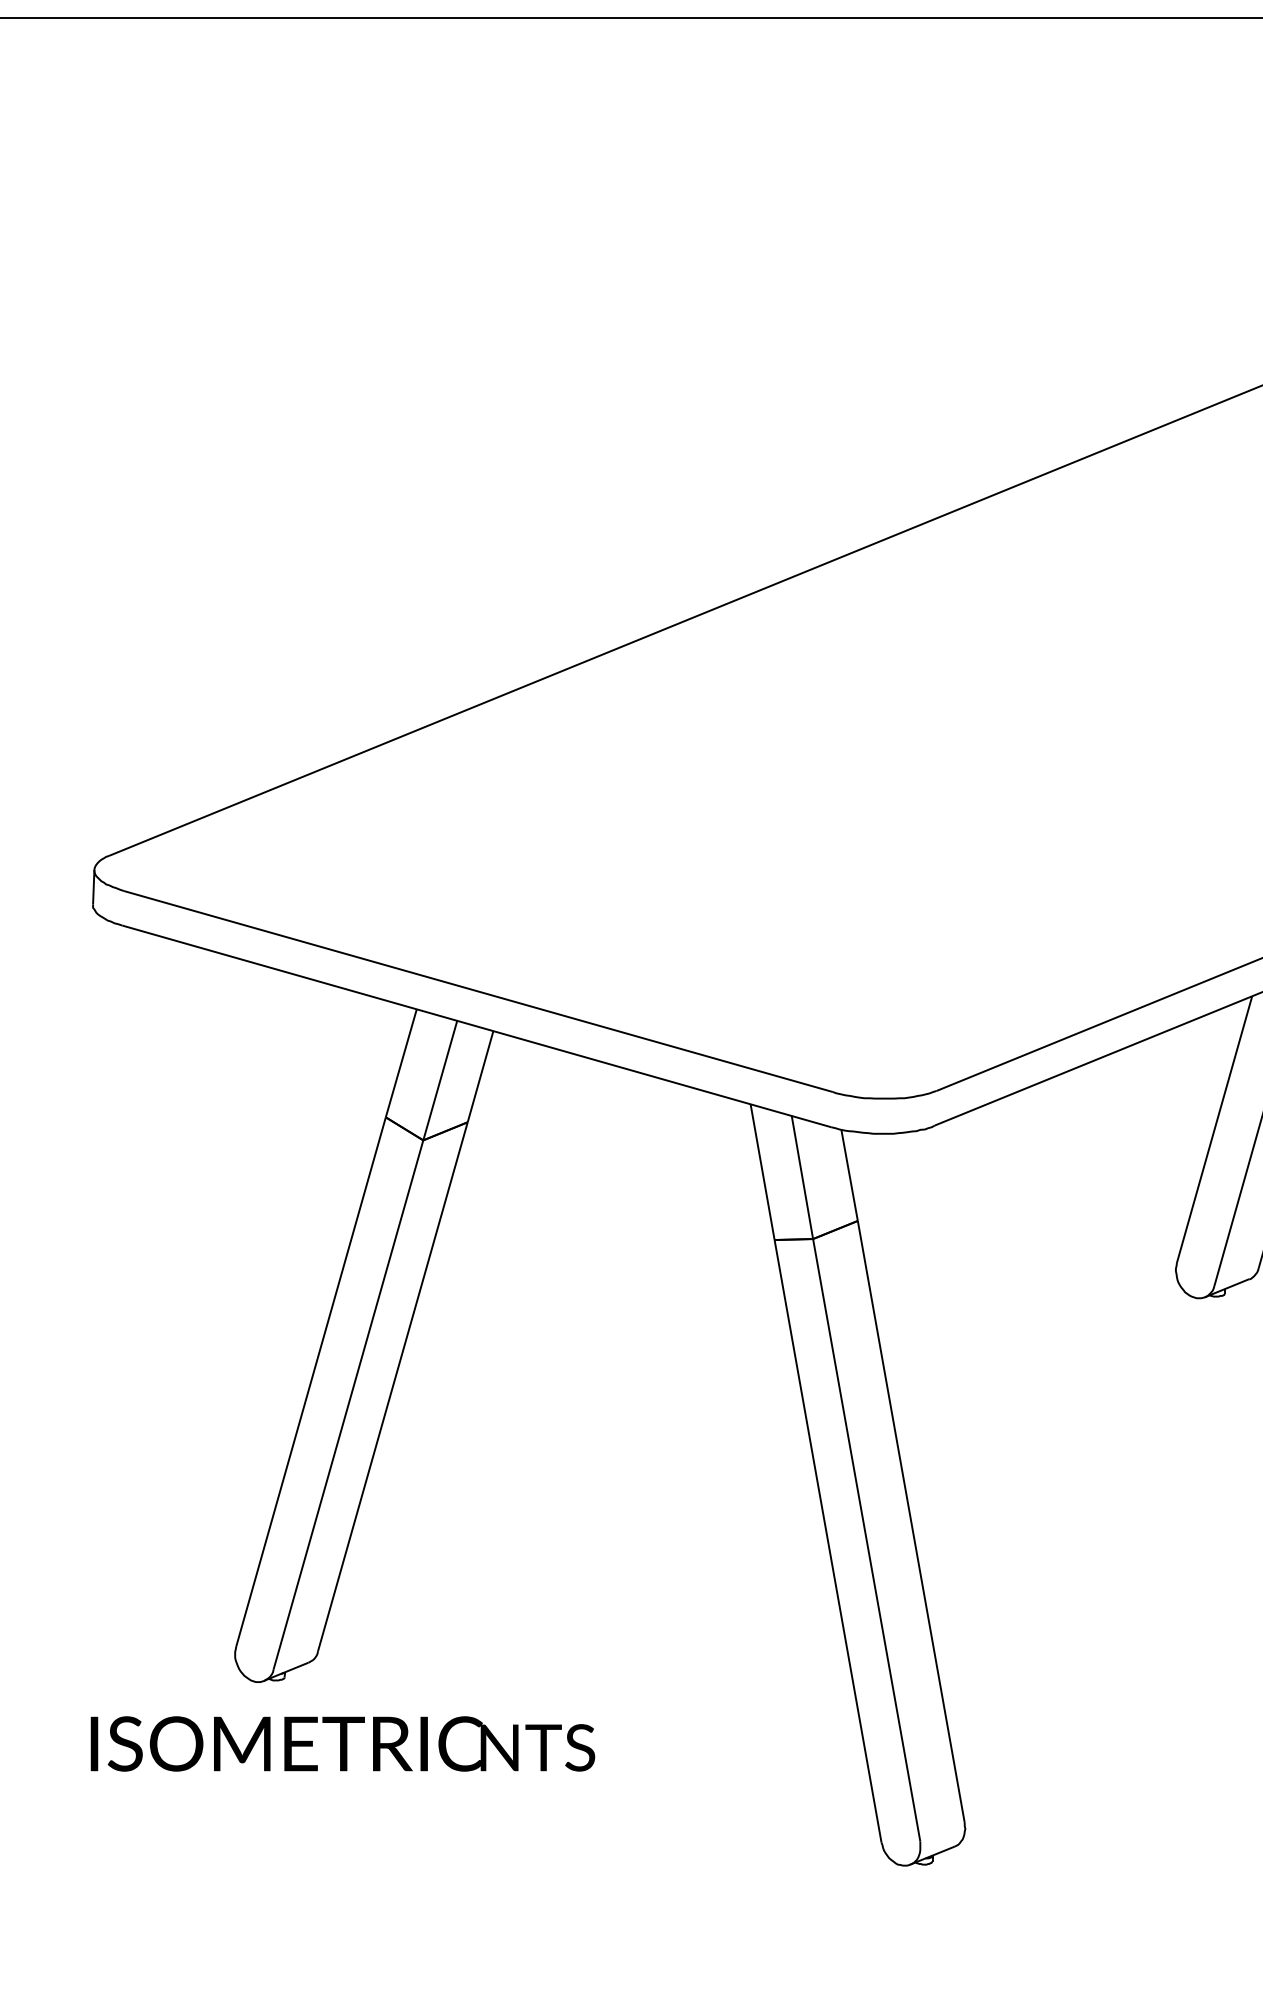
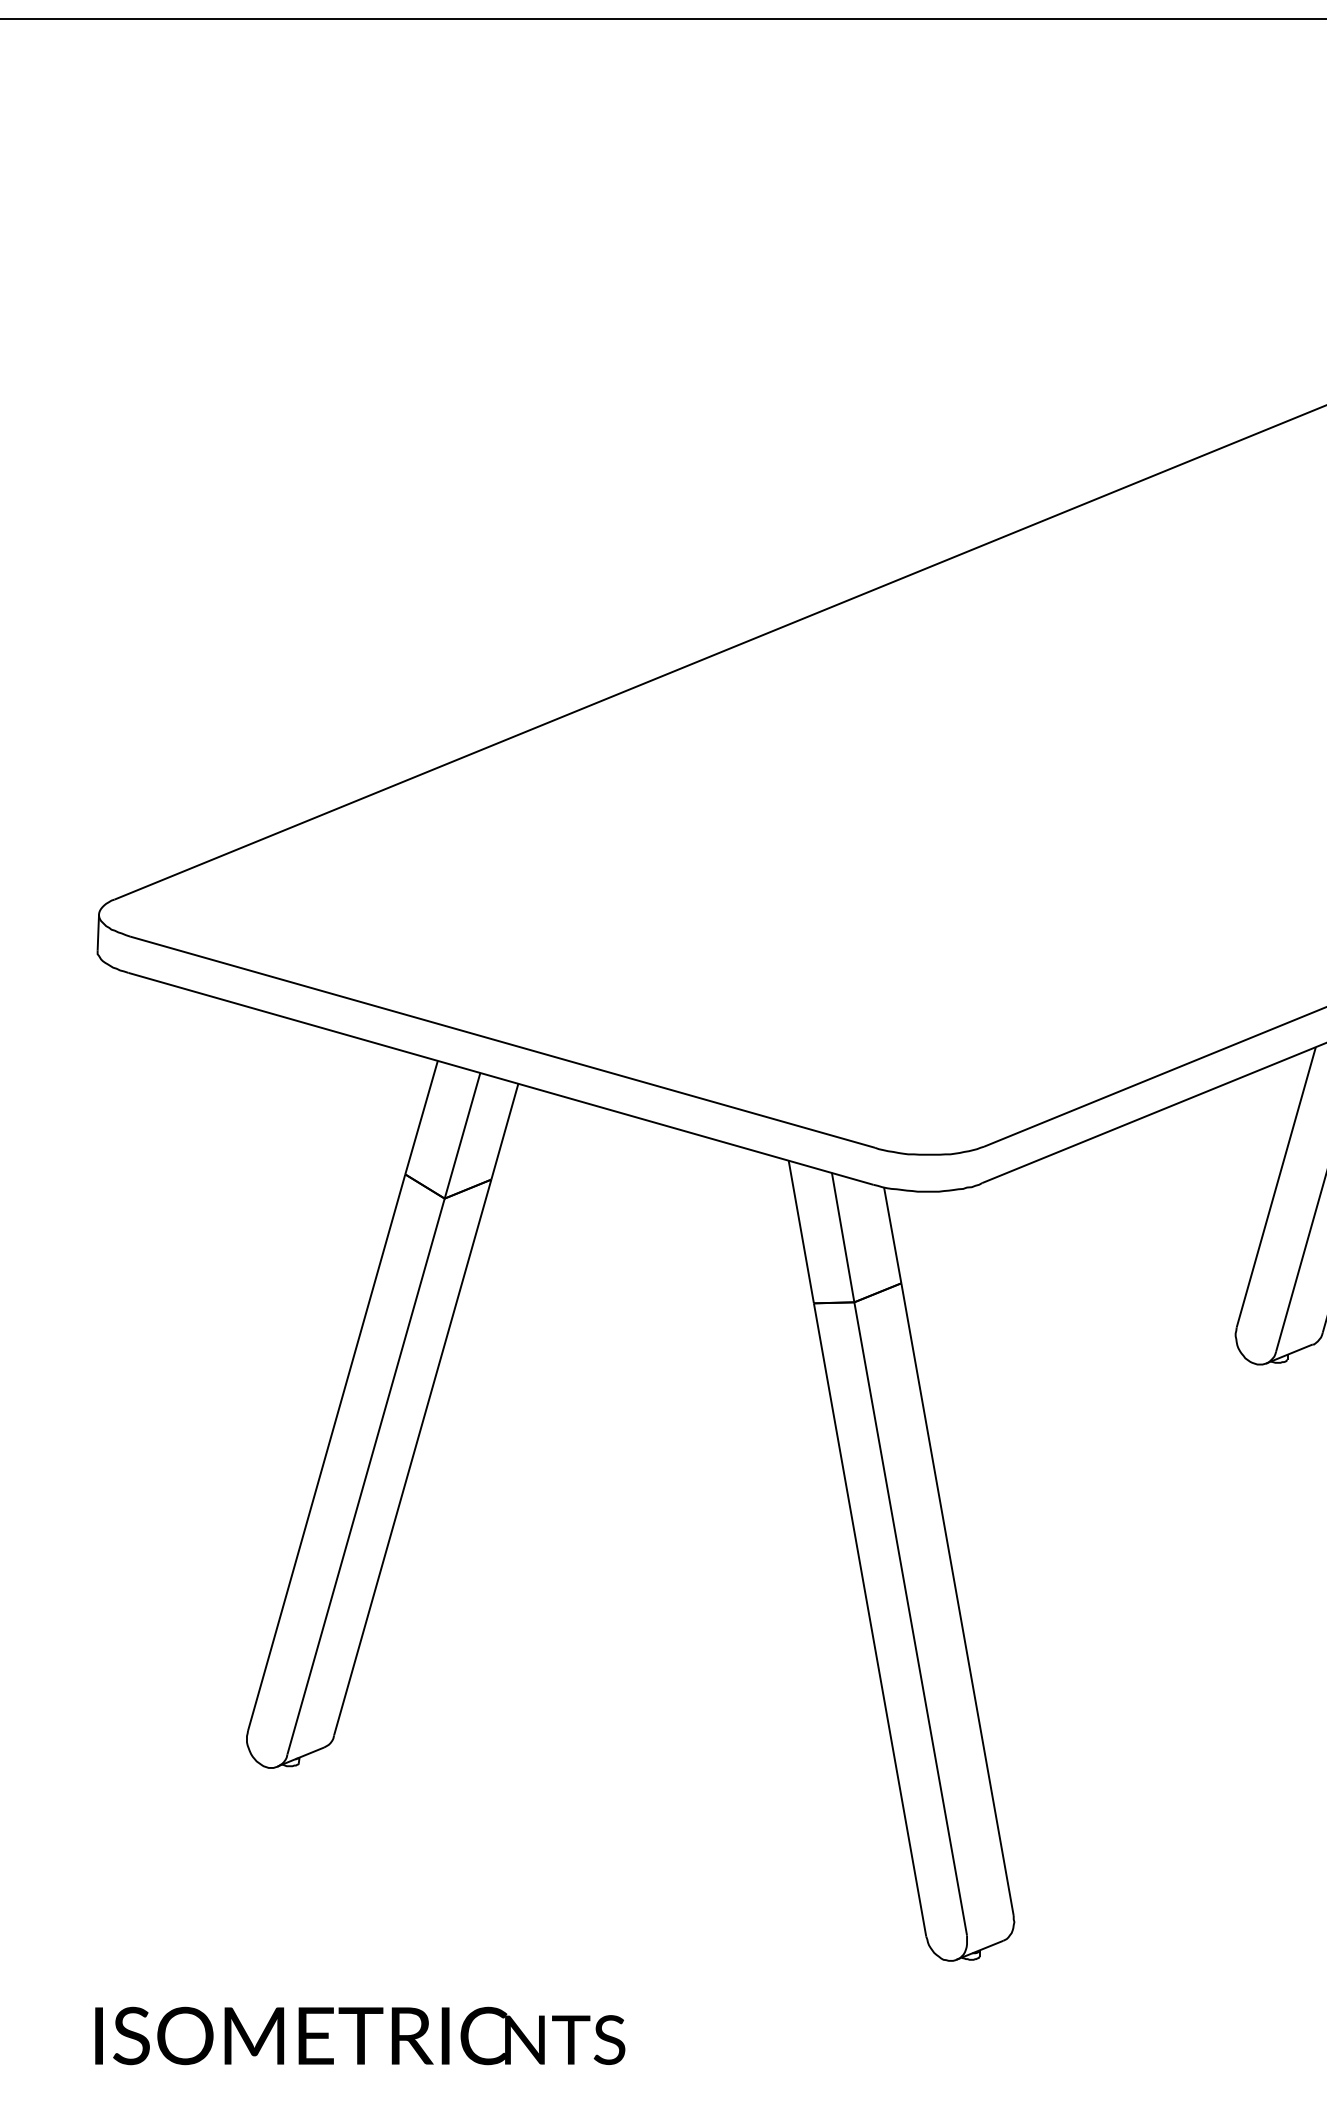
part: (343, 1743) -> (360, 2035), moved

